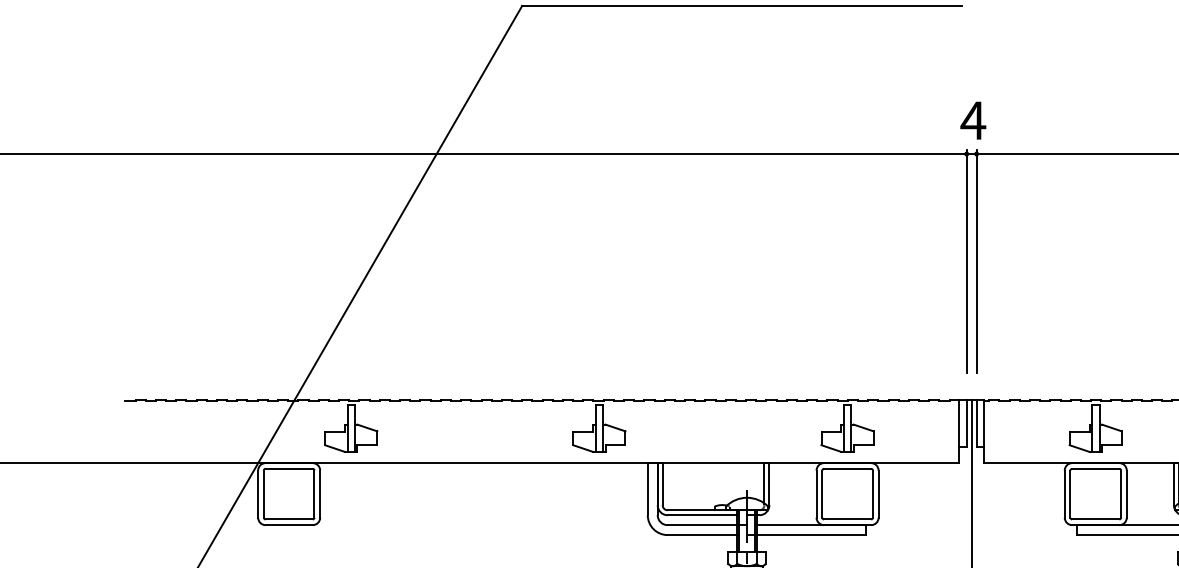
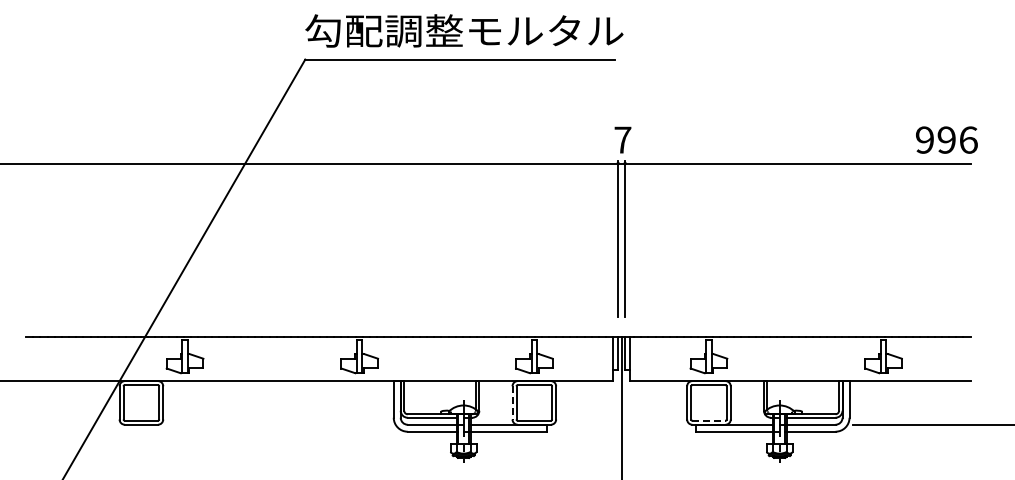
text: (972, 119) -> (622, 139), 4 -> 7
line: (816, 493) -> (512, 402), solid -> dashed
line: (1095, 519) -> (708, 420), solid -> dashed

